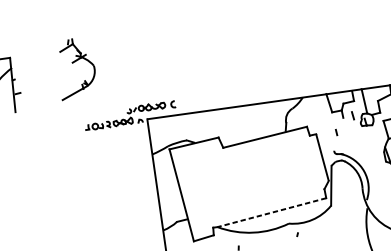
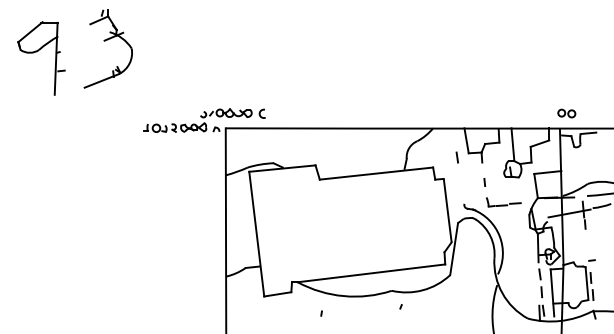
part: (73, 63) -> (105, 41), moved
line: (352, 115) -> (456, 157), moved
line: (336, 132) -> (484, 182), moved
part: (363, 145) -> (503, 202), added
line: (271, 212) -> (370, 273), dashed -> solid

